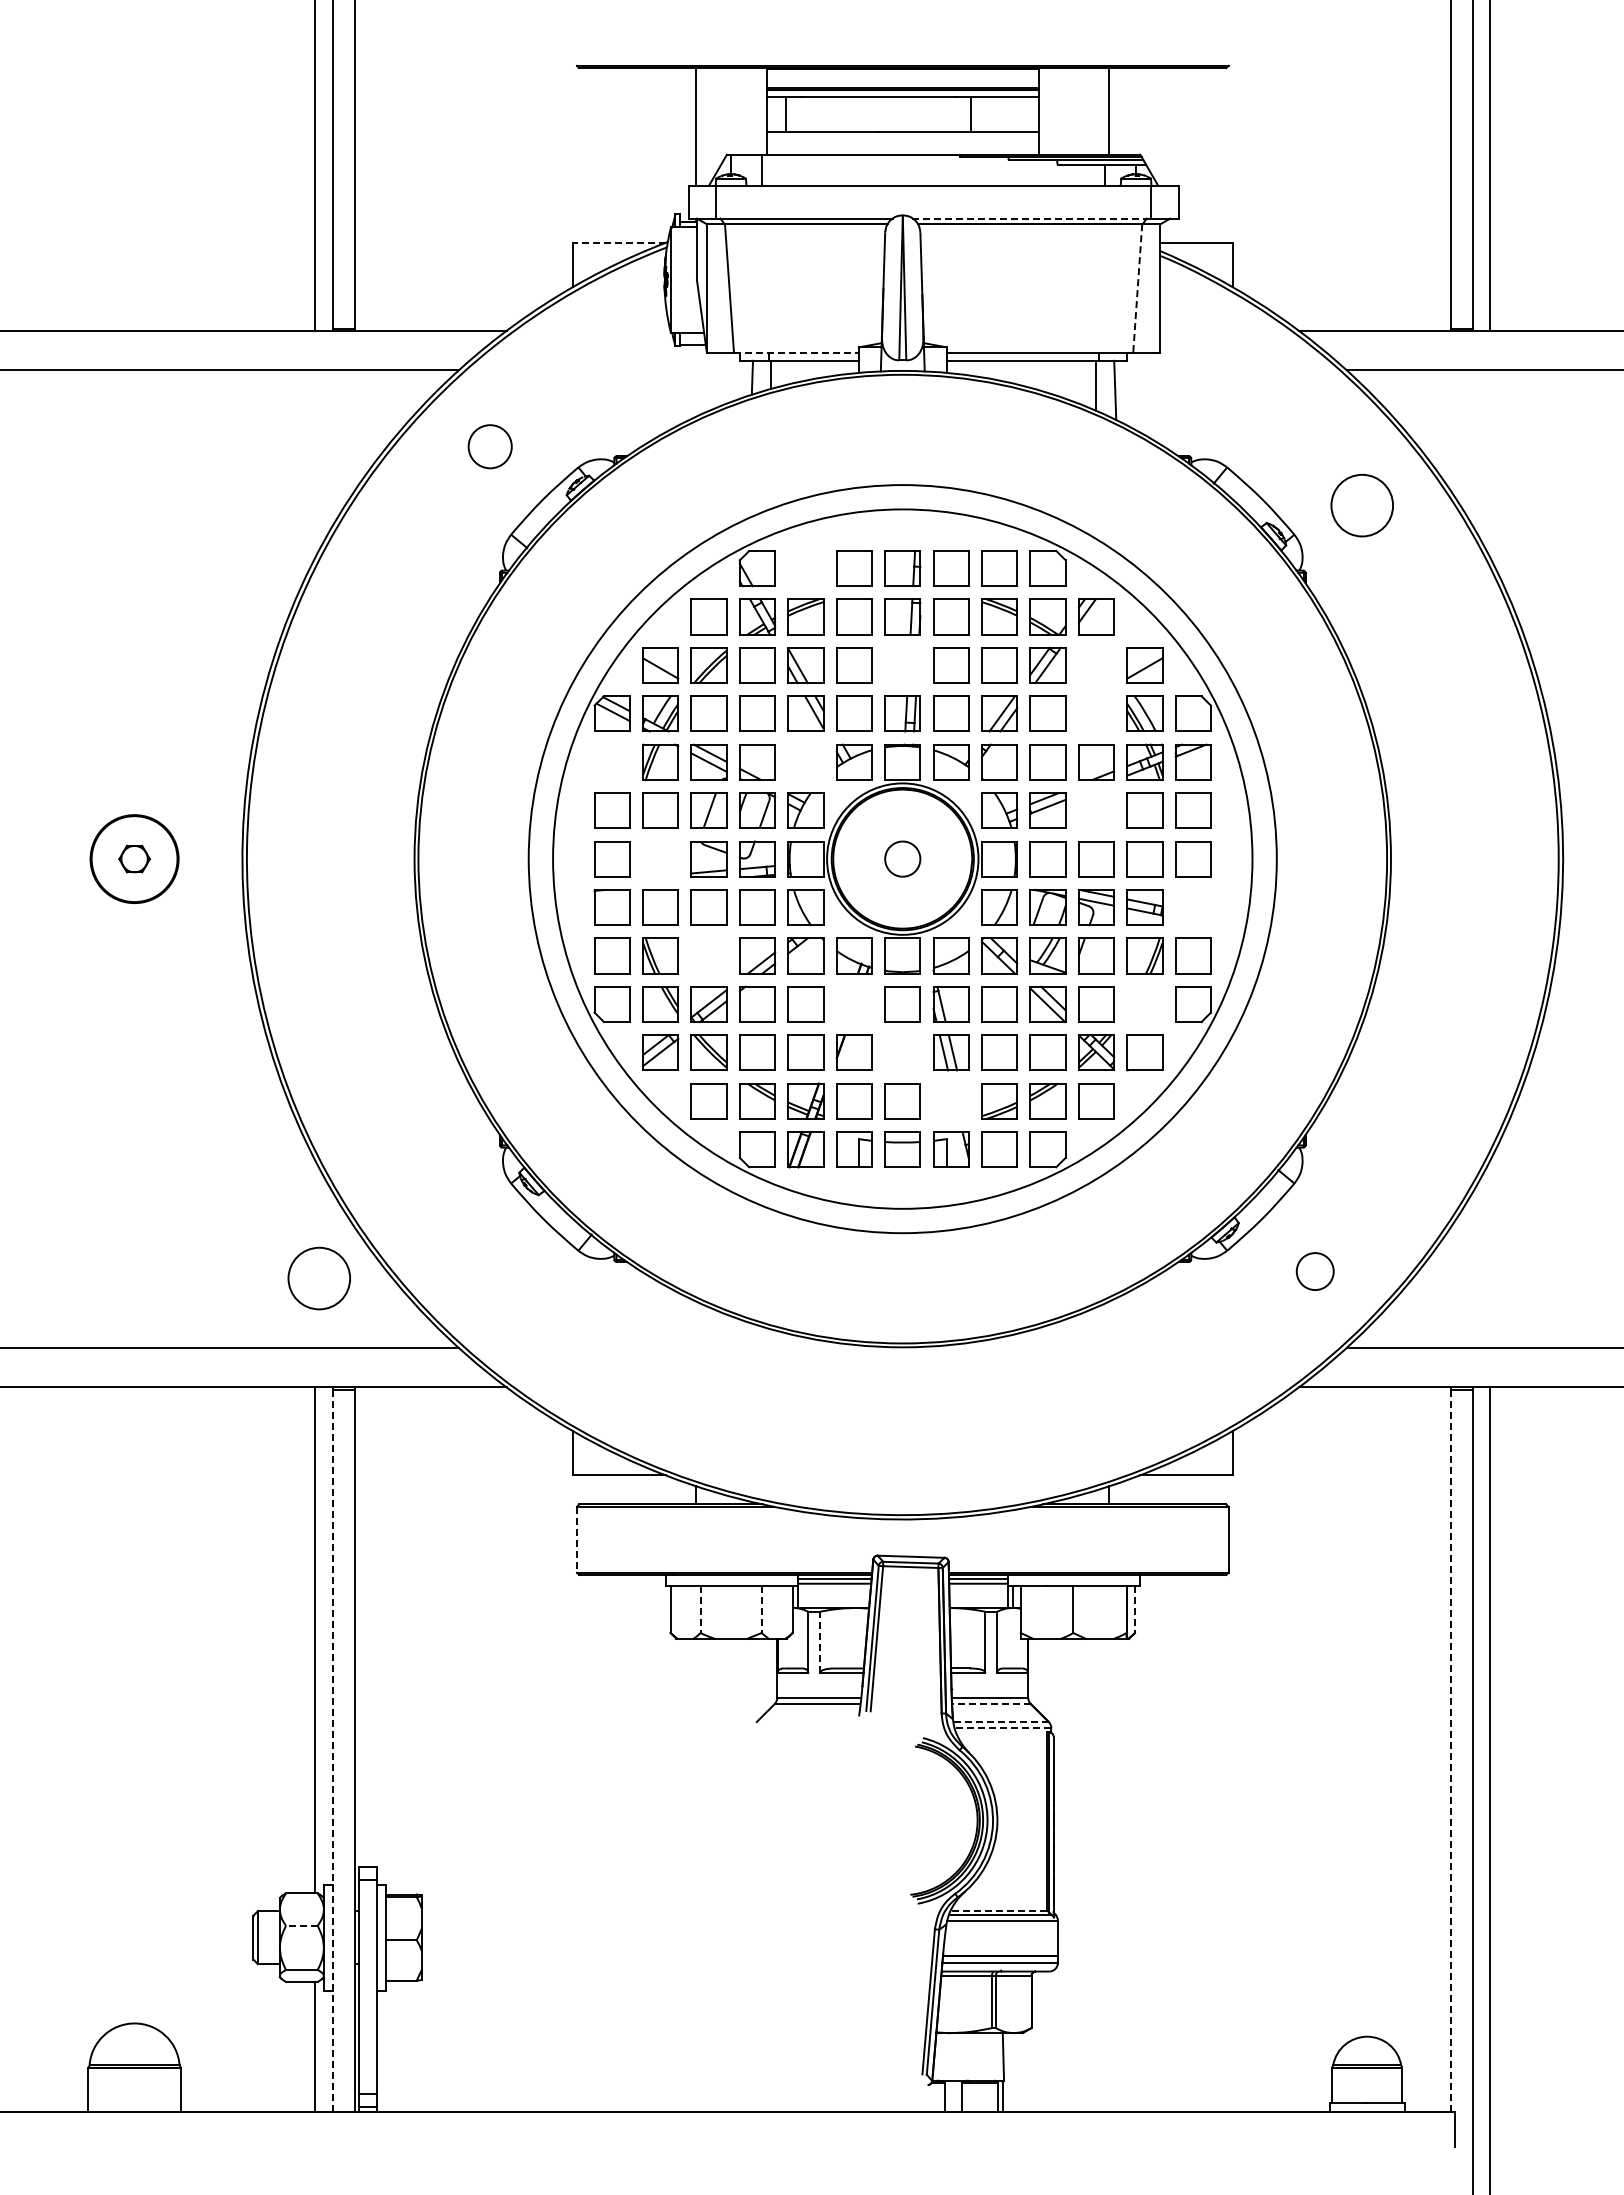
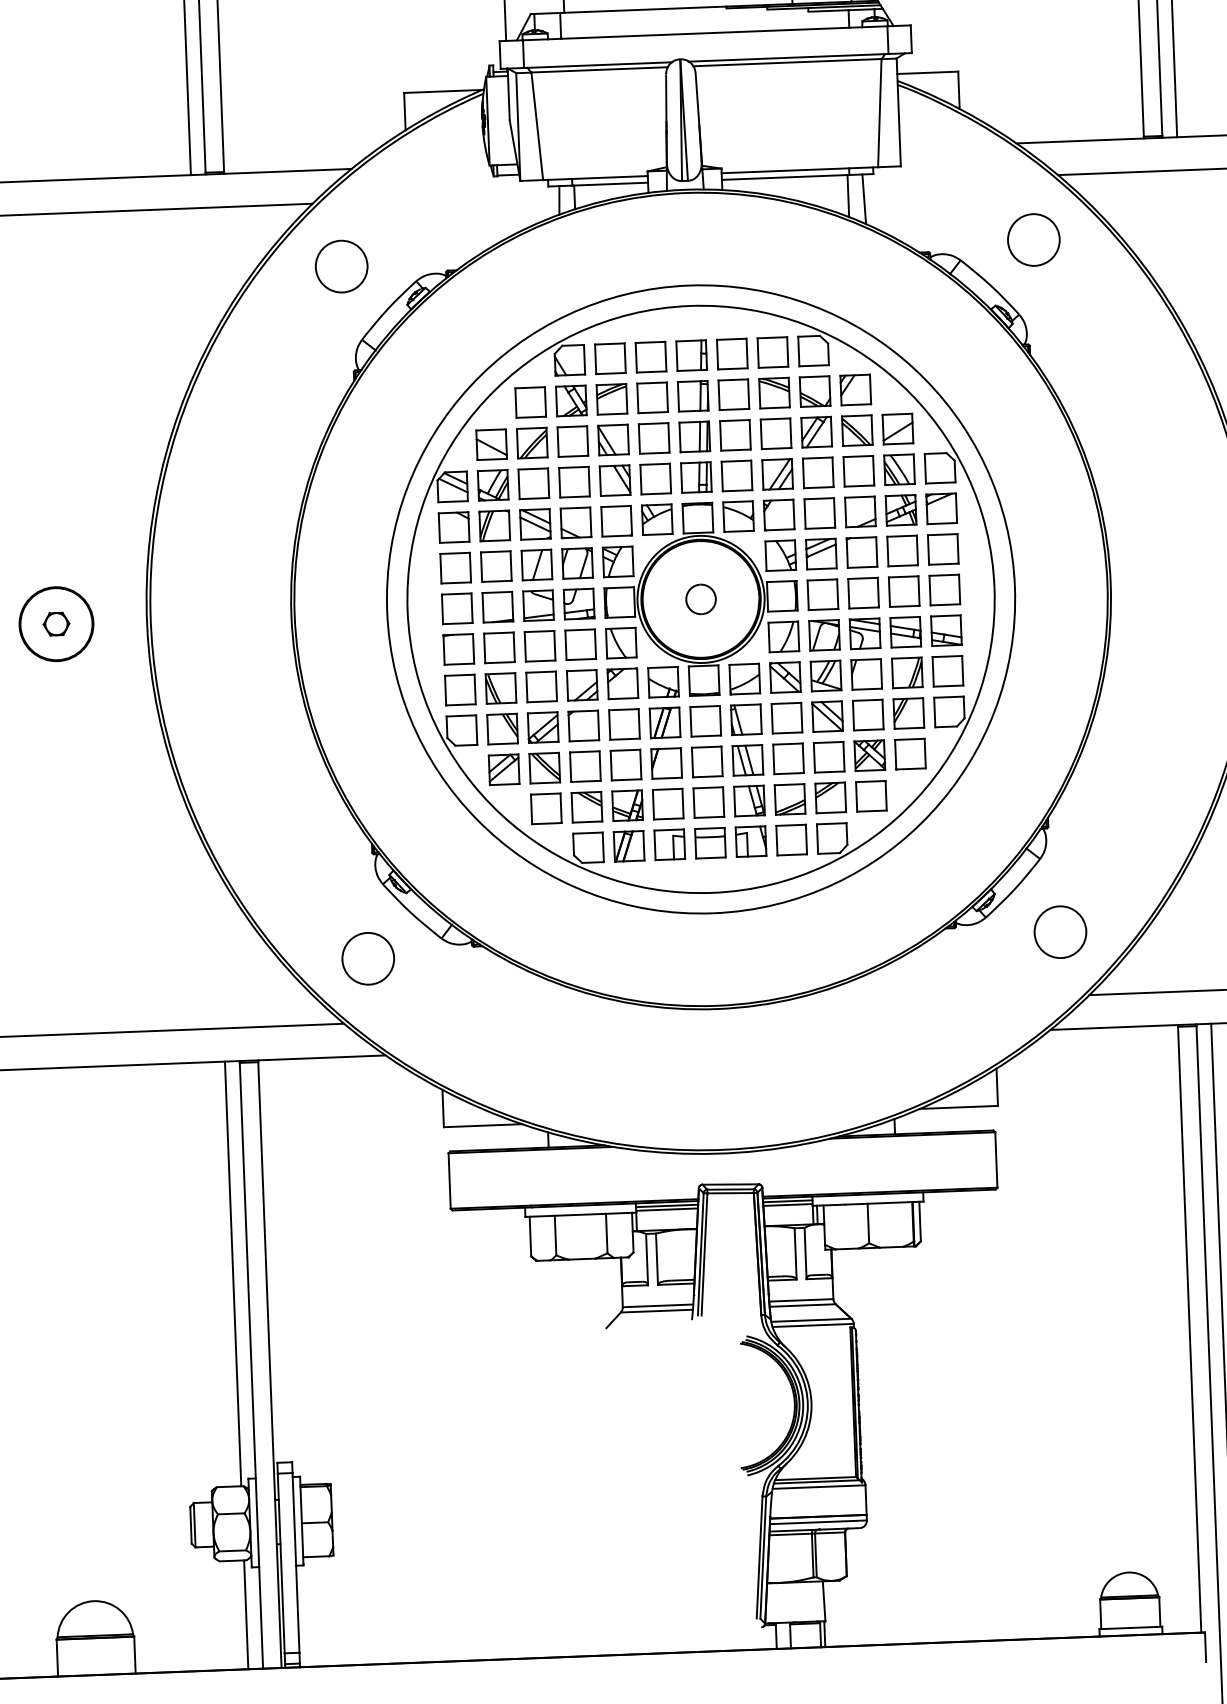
line: (1032, 218) -> (789, 57), dashed -> solid
line: (619, 242) -> (443, 91), dashed -> solid
line: (1137, 289) -> (879, 113), dashed -> solid
line: (796, 352) -> (595, 177), dashed -> solid
circle: (489, 446) -> (340, 266), size x1.43
circle: (1361, 505) -> (1033, 239), moved
part: (805, 568) -> (610, 358), added
part: (902, 664) -> (694, 436), added
part: (1096, 665) -> (857, 430), added
part: (1096, 713) -> (858, 470), added
part: (612, 761) -> (454, 526), added
part: (805, 762) -> (616, 521), added
part: (1095, 810) -> (861, 552), added
part: (660, 859) -> (497, 607), added
part: (1192, 907) -> (945, 630), added
part: (708, 955) -> (541, 686), added
part: (854, 1003) -> (665, 722), added
part: (1144, 1004) -> (908, 713), added
part: (902, 1052) -> (707, 761), added
part: (951, 1100) -> (749, 800), added
circle: (1315, 1271) -> (1060, 932), size x1.67
circle: (318, 1278) -> (367, 958), moved
line: (577, 1540) -> (450, 1181), dashed -> solid
line: (700, 1609) -> (555, 1235), dashed -> solid
line: (761, 1609) -> (606, 1233), dashed -> solid
line: (1134, 1609) -> (919, 1221), dashed -> solid
line: (820, 1642) -> (657, 1259), dashed -> solid
line: (991, 1704) -> (802, 1305), dashed -> solid
line: (1001, 1722) -> (811, 1320), dashed -> solid
line: (1002, 1728) -> (812, 1325), dashed -> solid
line: (332, 1750) -> (251, 1365), dashed -> solid
line: (1450, 1750) -> (1189, 1329), dashed -> solid
line: (998, 1910) -> (815, 1478), dashed -> solid
line: (301, 1925) -> (230, 1513), dashed -> solid

